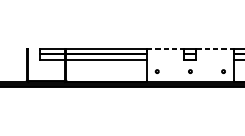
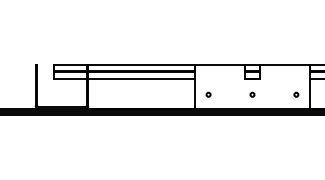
line: (165, 49) -> (219, 65), dashed -> solid
line: (215, 49) -> (285, 65), dashed -> solid

